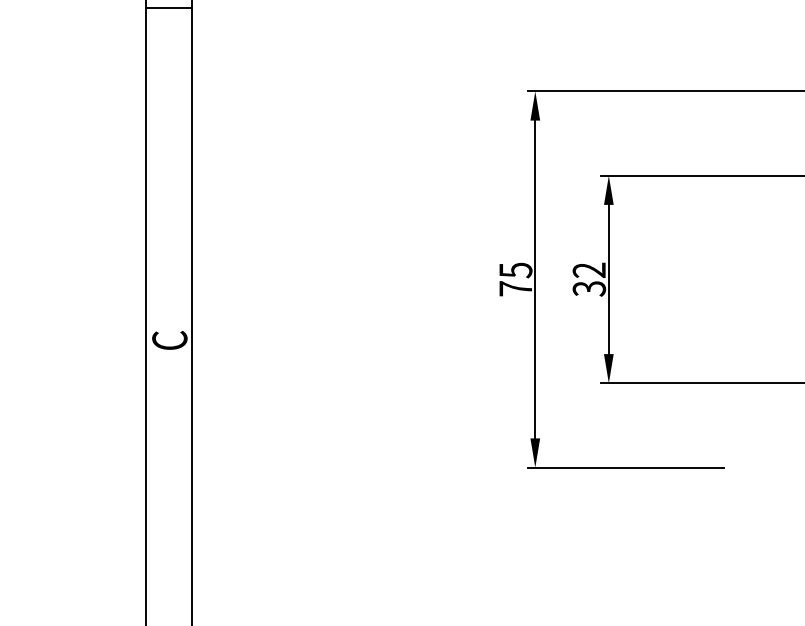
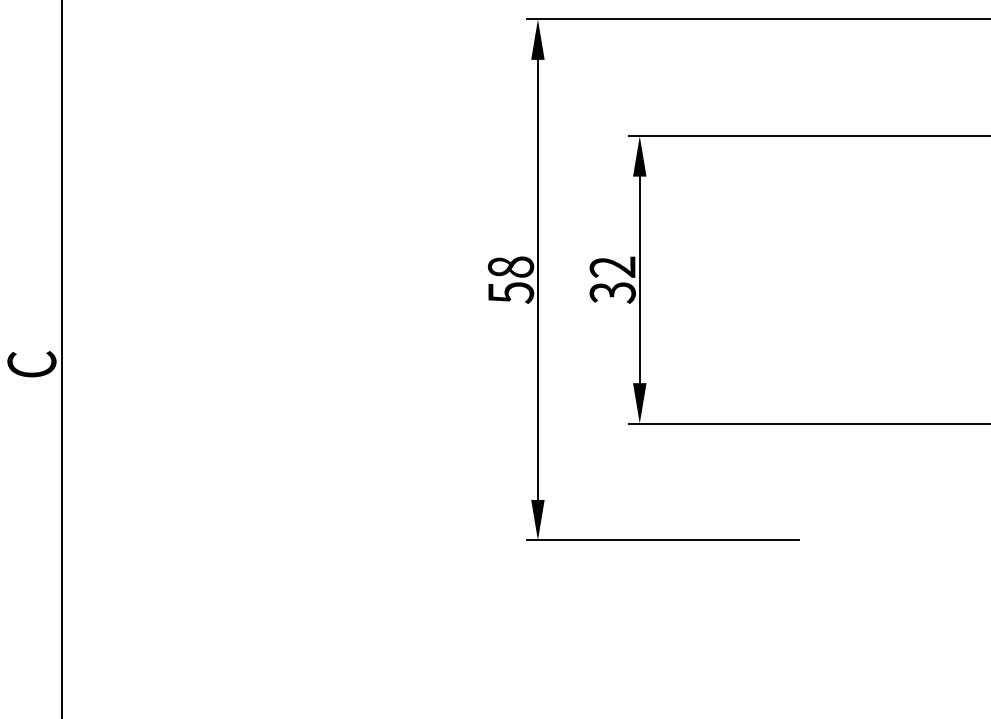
text: (515, 279) -> (510, 279), 75 -> 58

